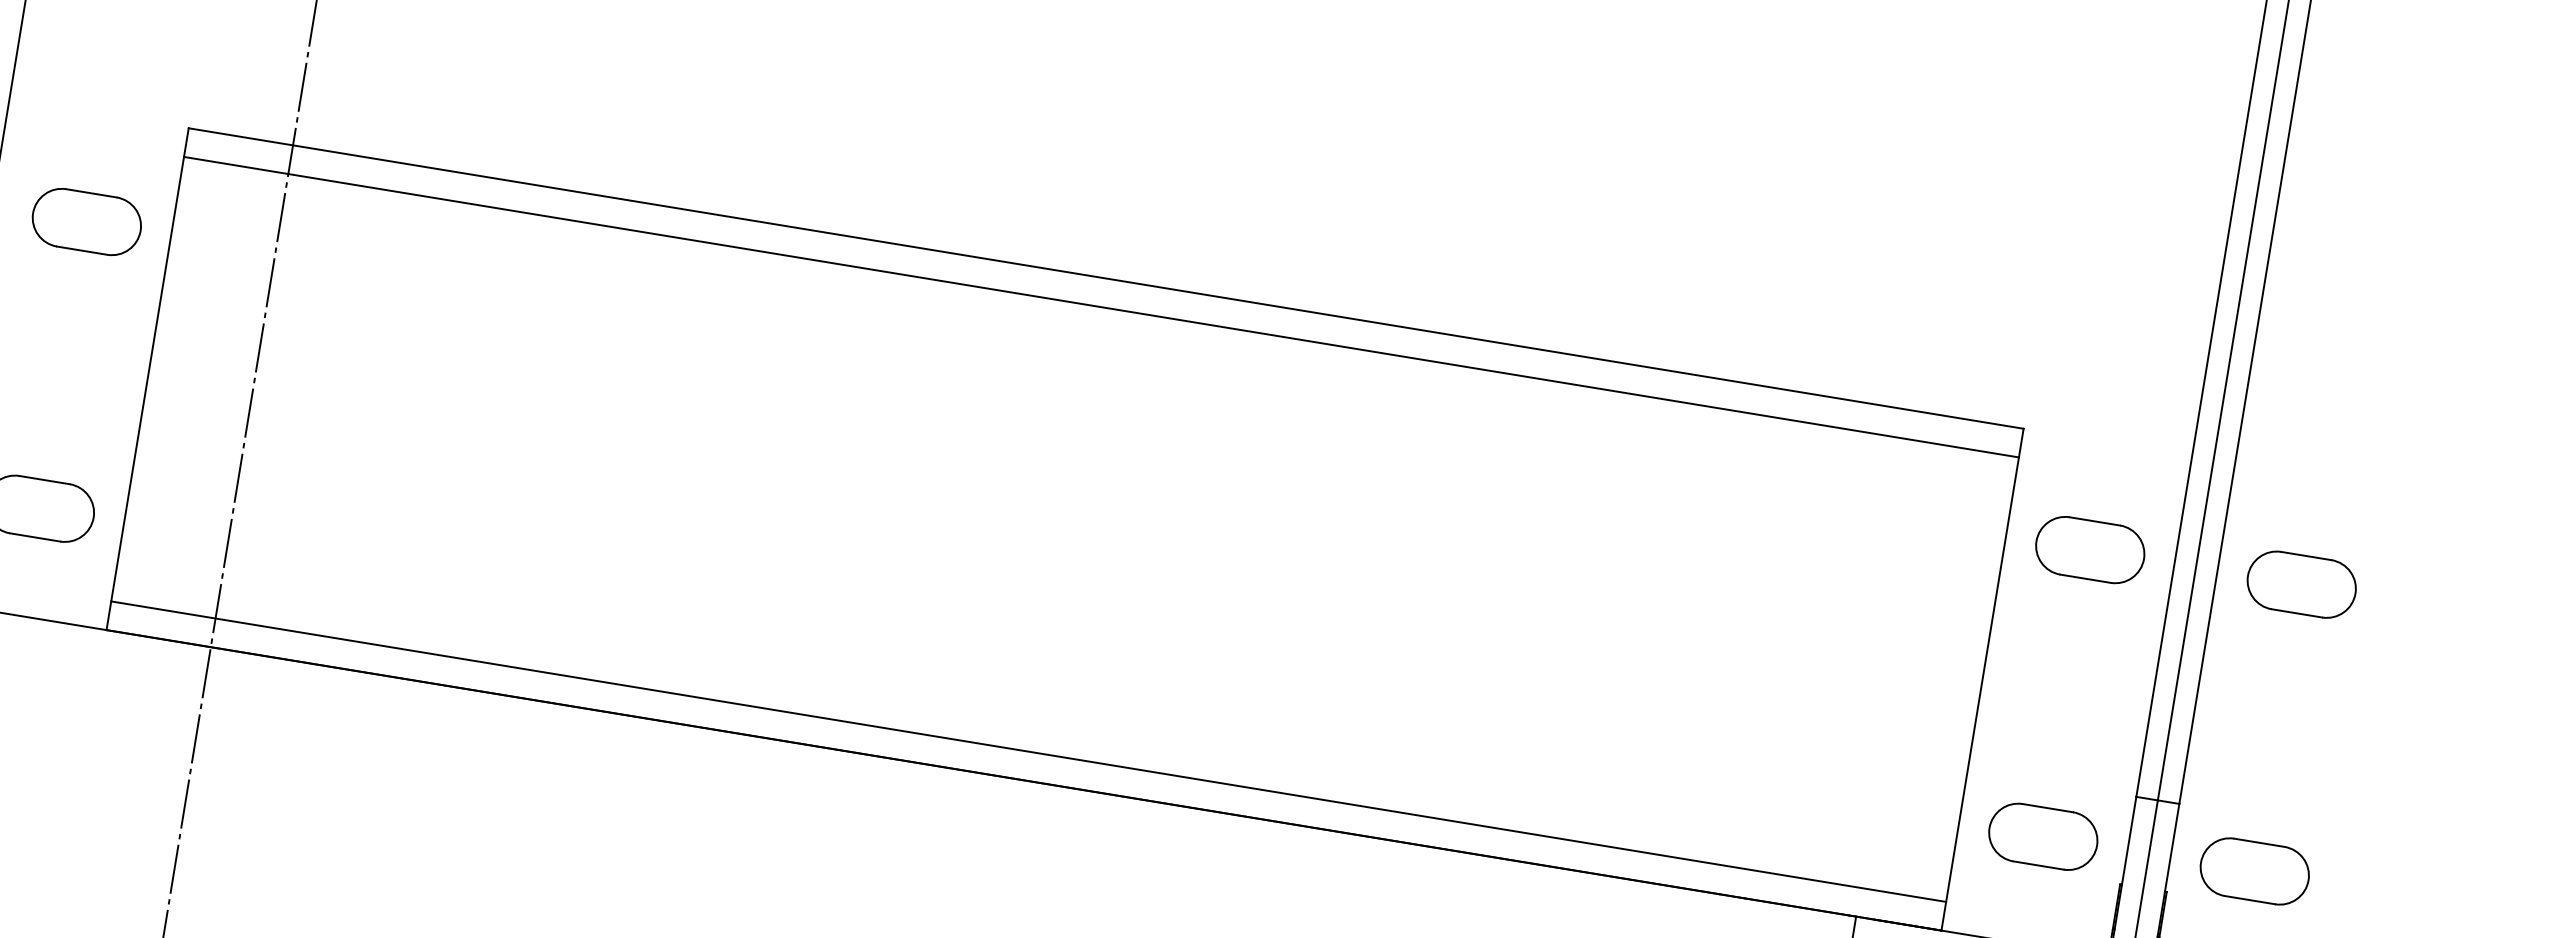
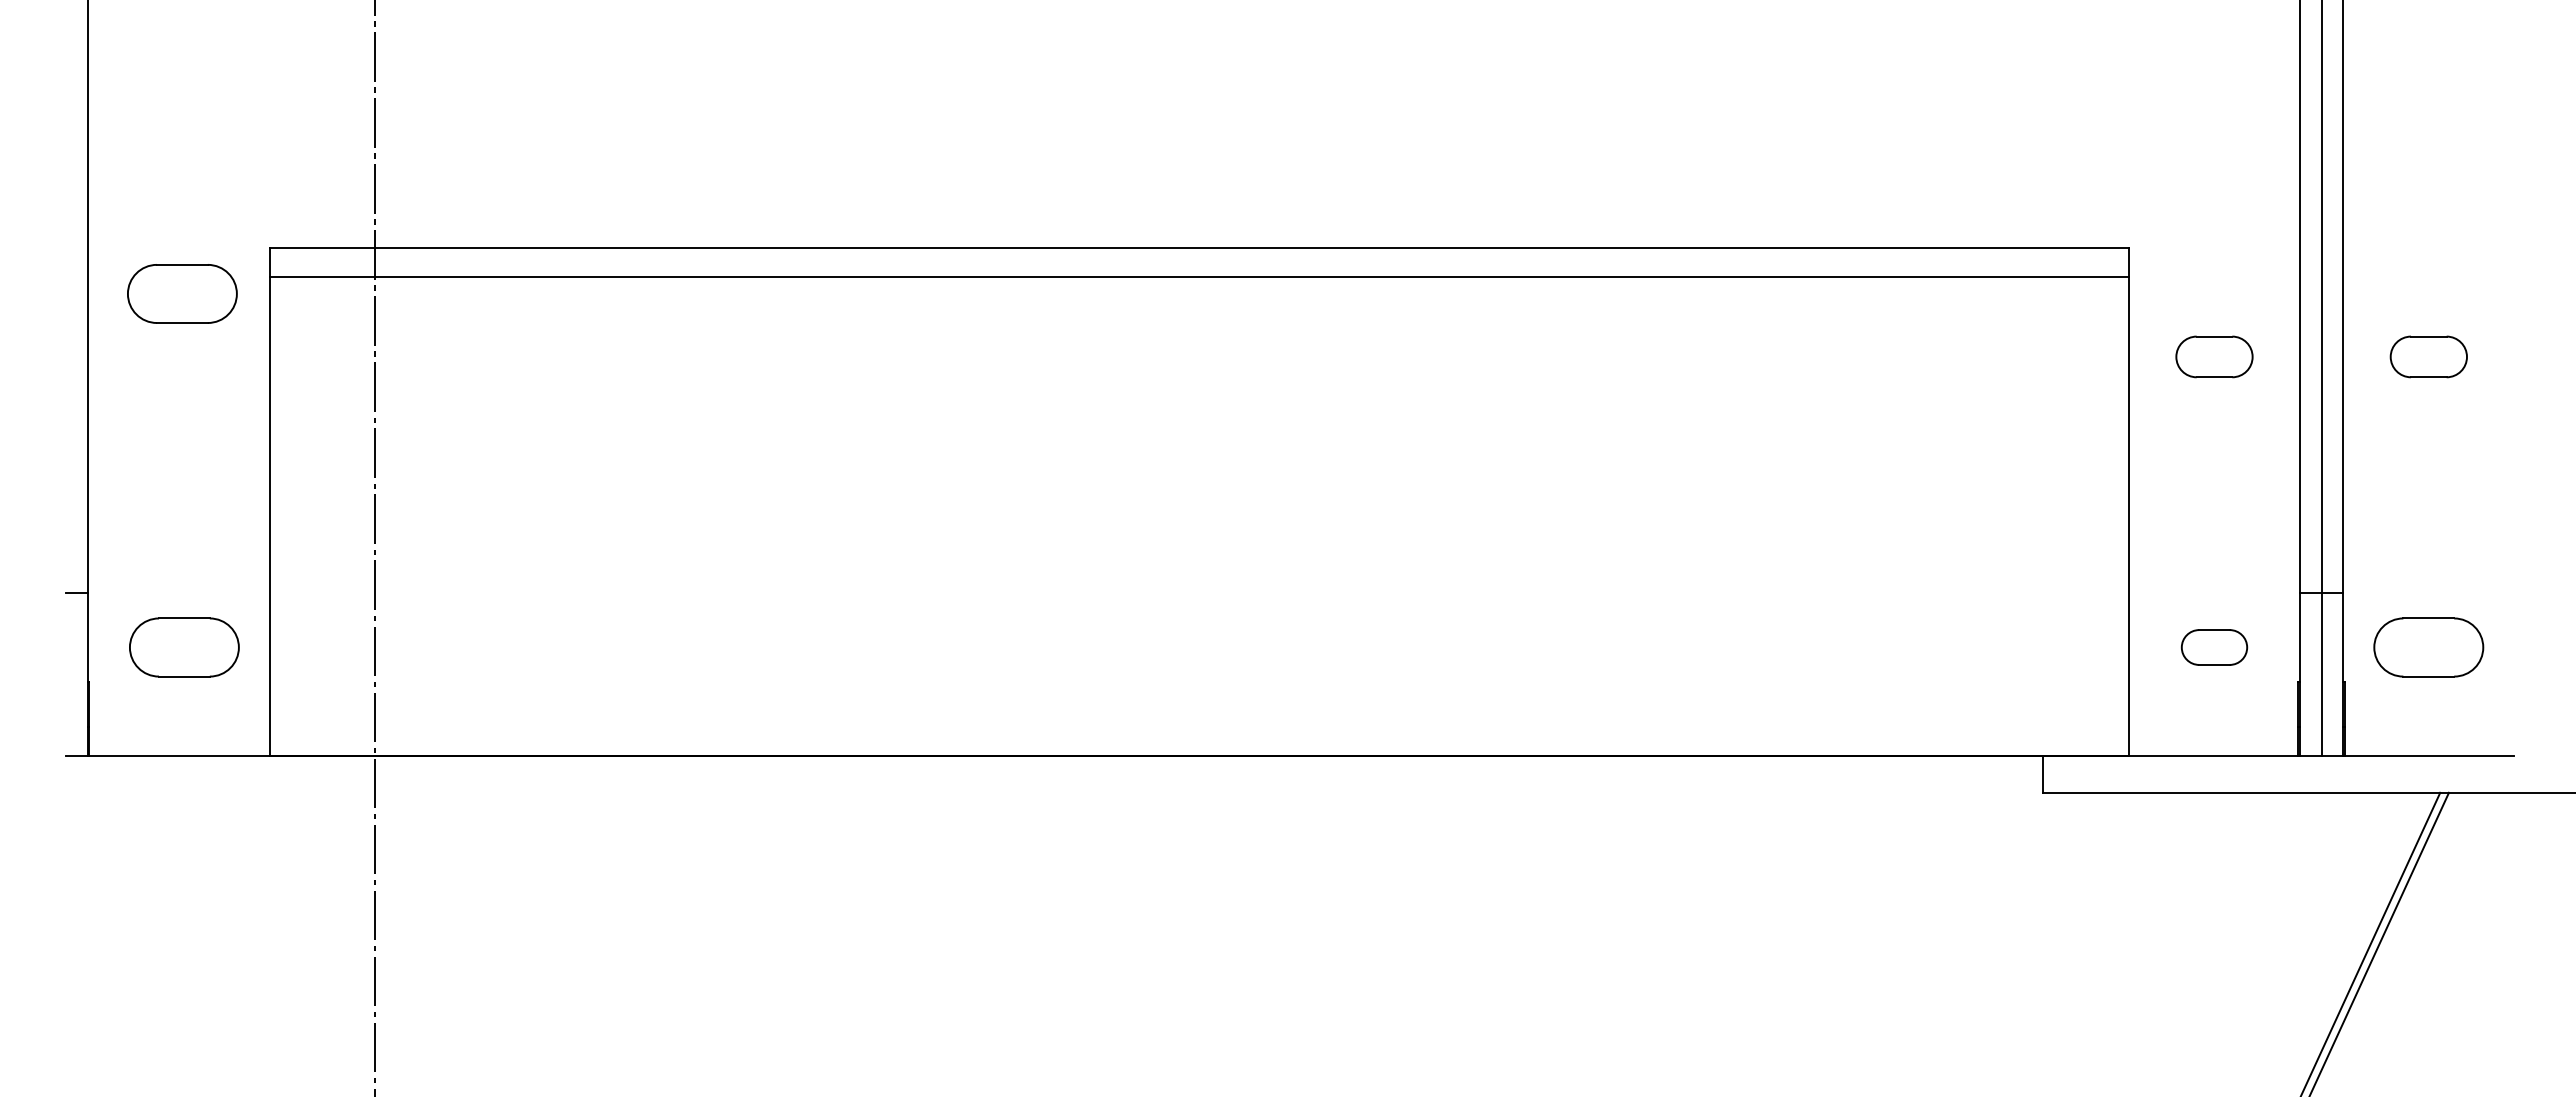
part: (87, 221) -> (182, 293), moved
part: (2090, 549) -> (2214, 356), size x0.7
part: (2301, 584) -> (2428, 356), size x0.7
line: (1028, 751) -> (1199, 727), removed
part: (2043, 836) -> (2214, 647), size x0.6

